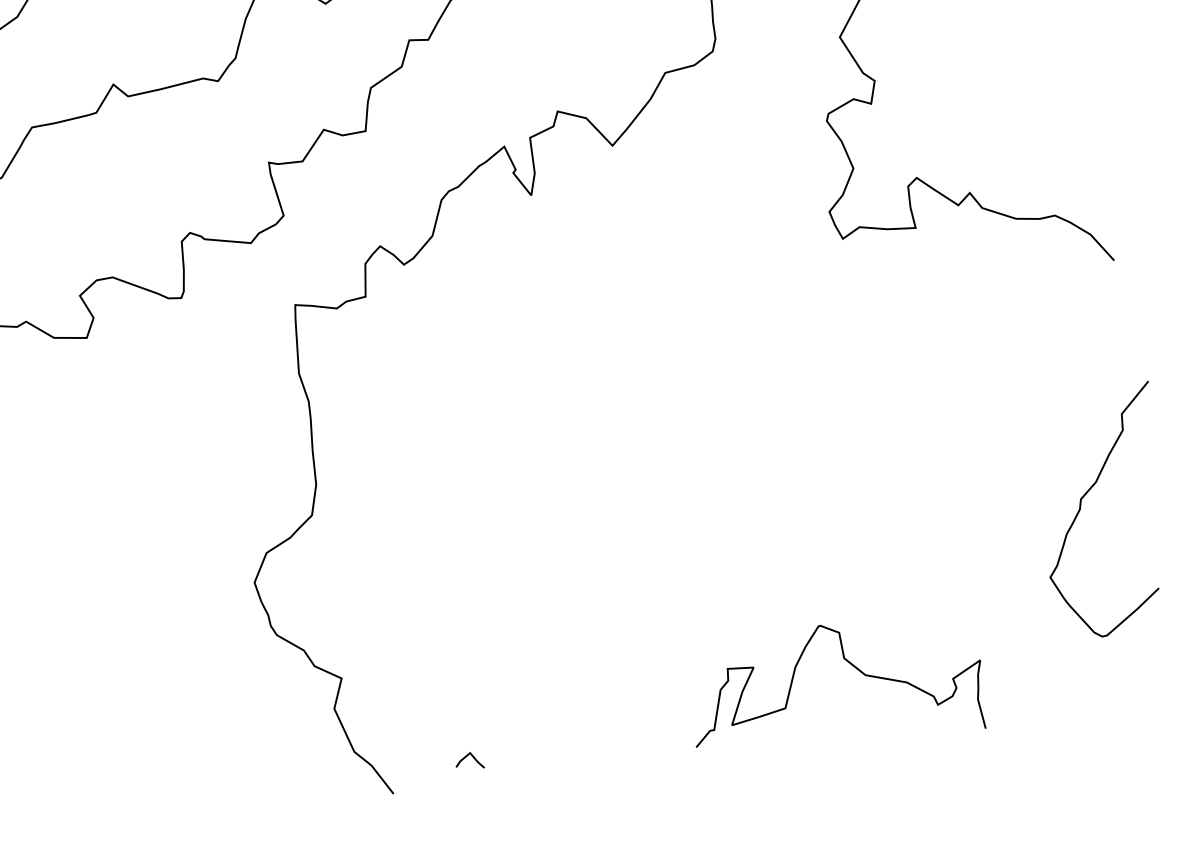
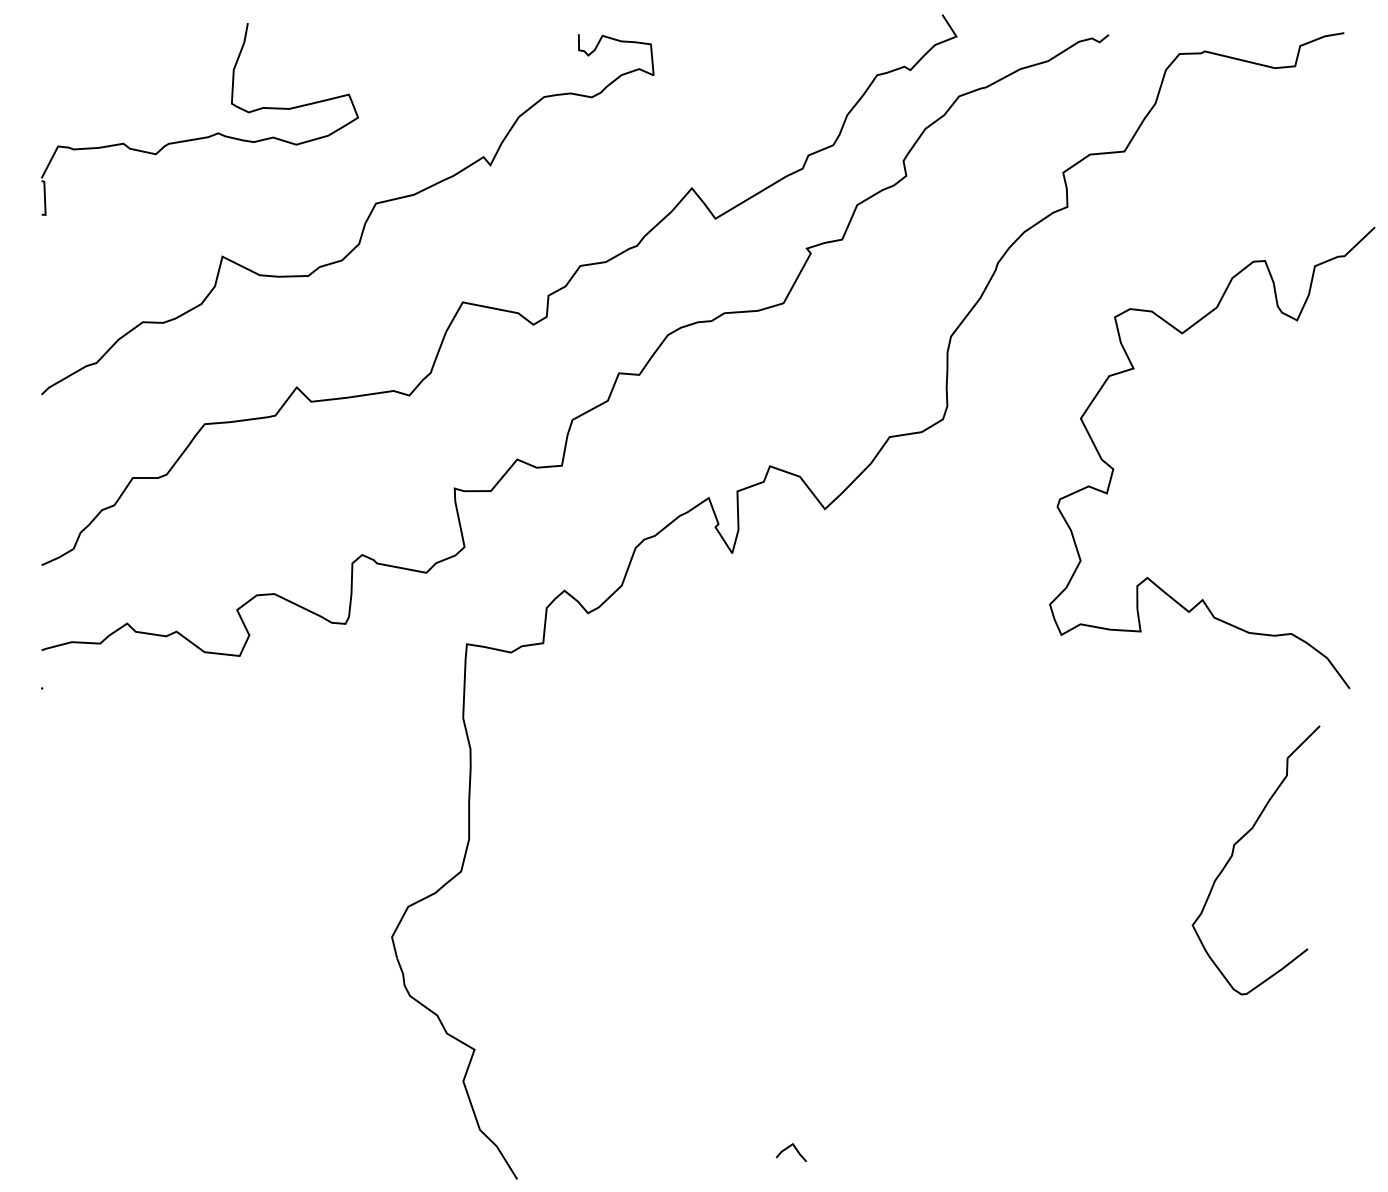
curve: (1081, 508) -> (1233, 854), moved
curve: (851, 664) -> (1022, 1092), removed
line: (466, 757) -> (788, 1148), moved

